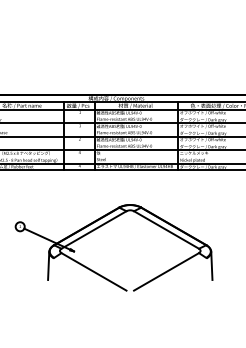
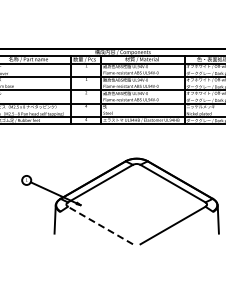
line: (94, 271) -> (100, 225), solid -> dashed

